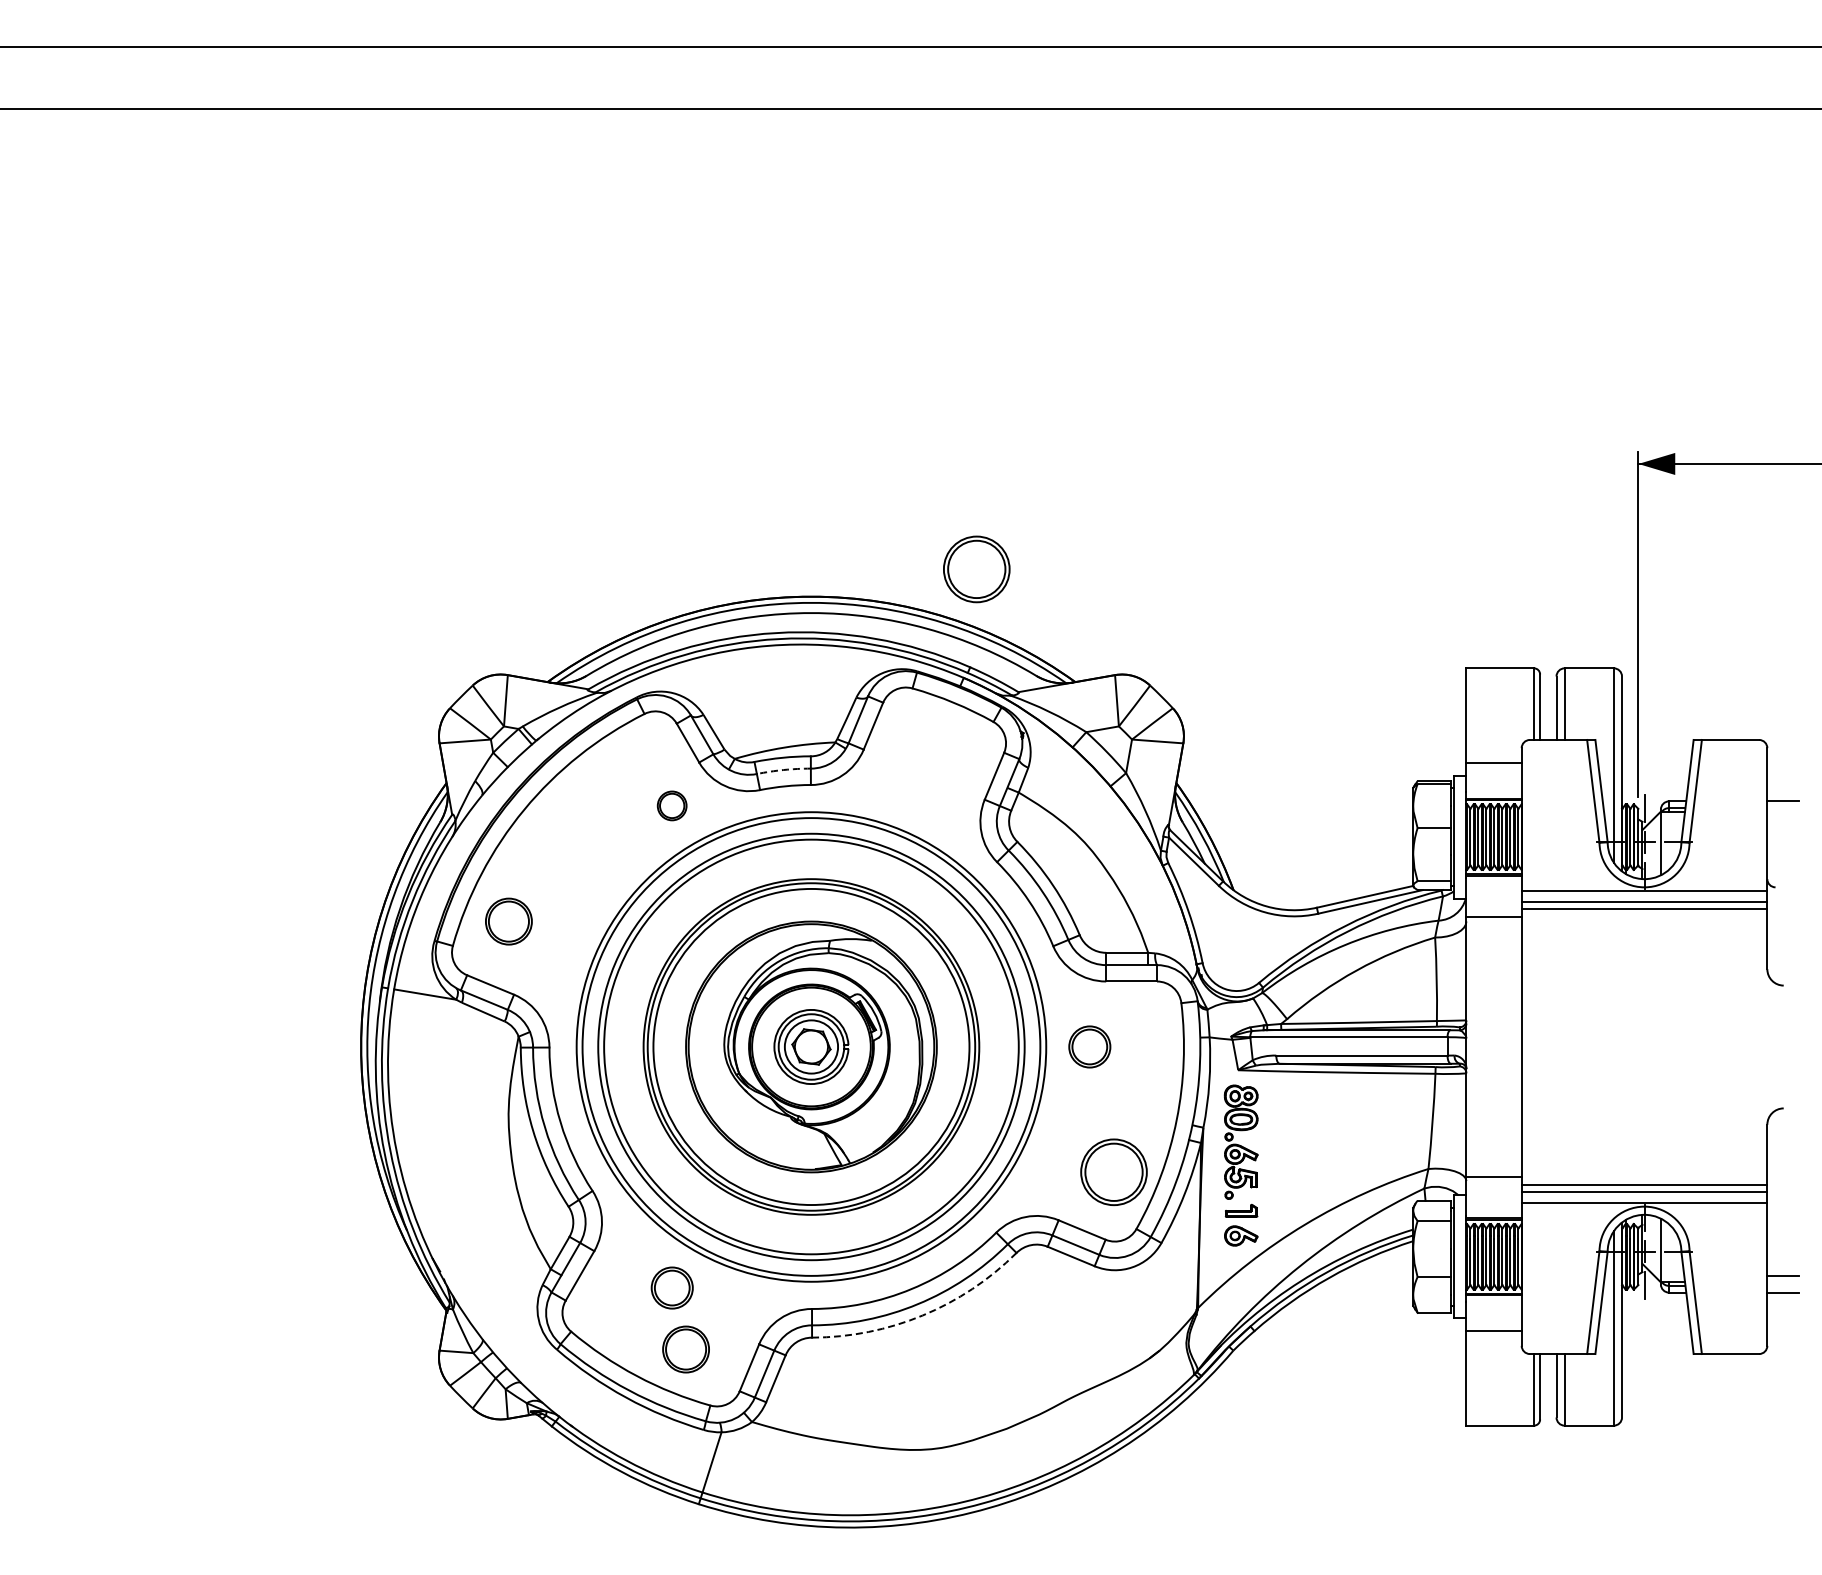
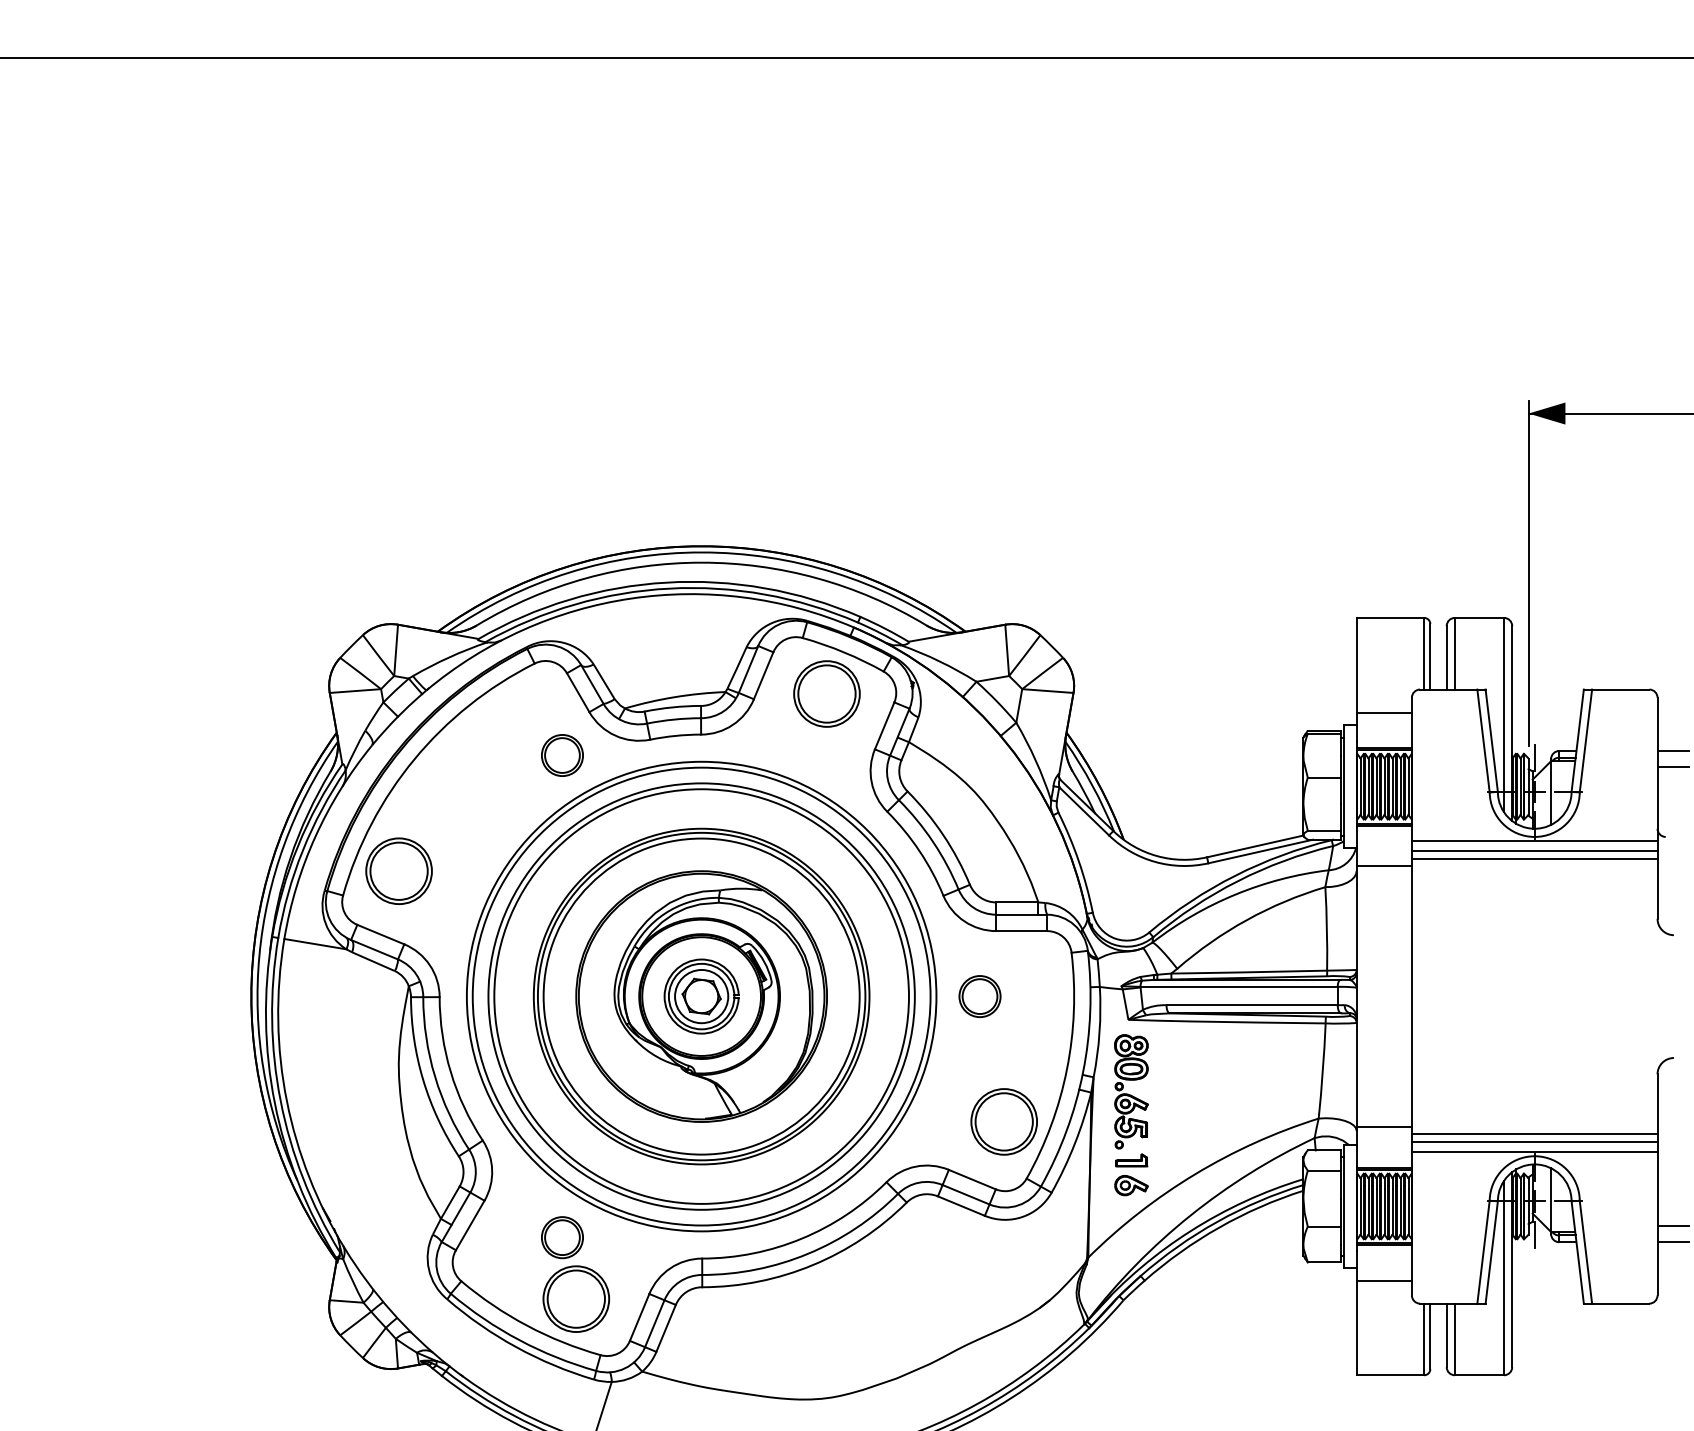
part: (976, 569) -> (826, 694), moved
arc: (783, 770) -> (673, 720), dashed -> solid
part: (671, 805) -> (561, 755), size x1.43
line: (1782, 817) -> (1672, 767), added
part: (508, 921) -> (398, 871), size x1.43
arc: (922, 1315) -> (812, 1265), dashed -> solid
part: (685, 1349) -> (575, 1299), size x1.43

